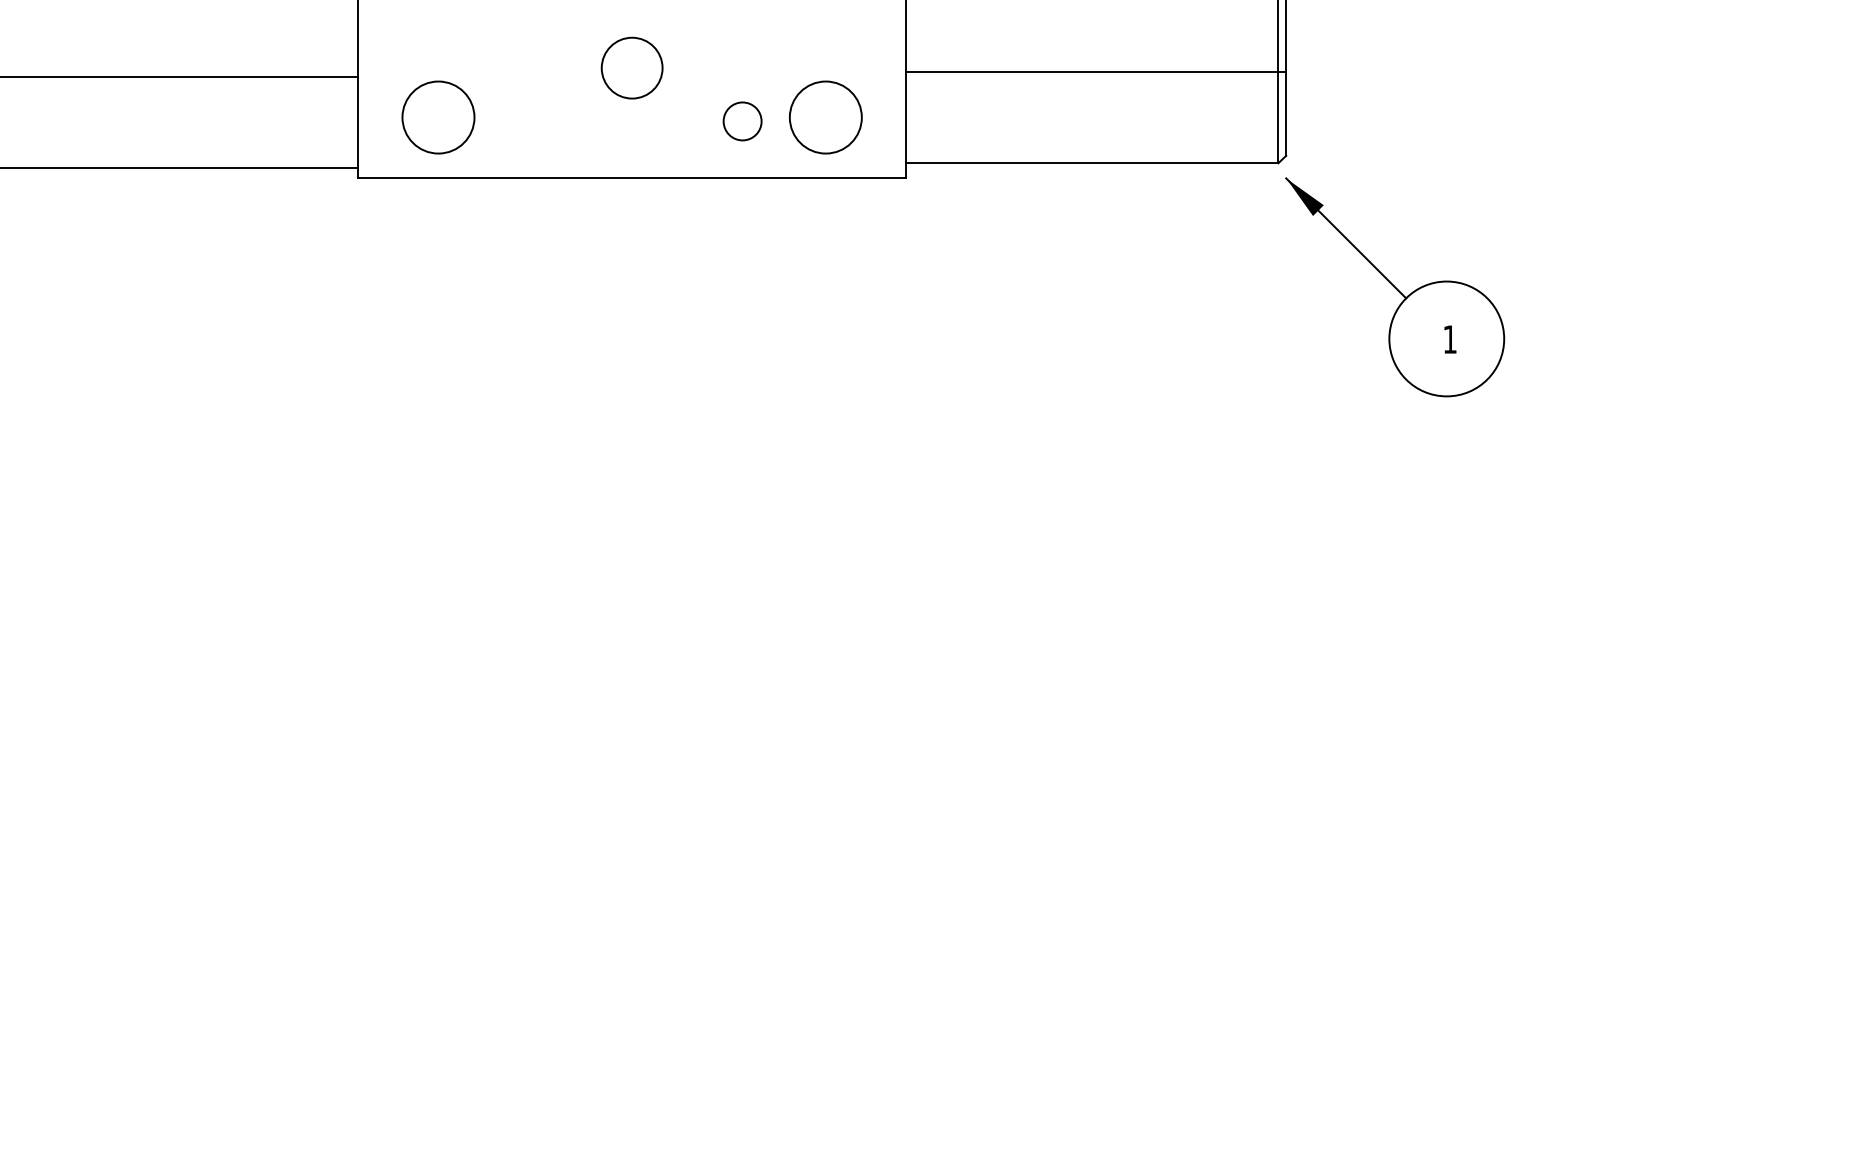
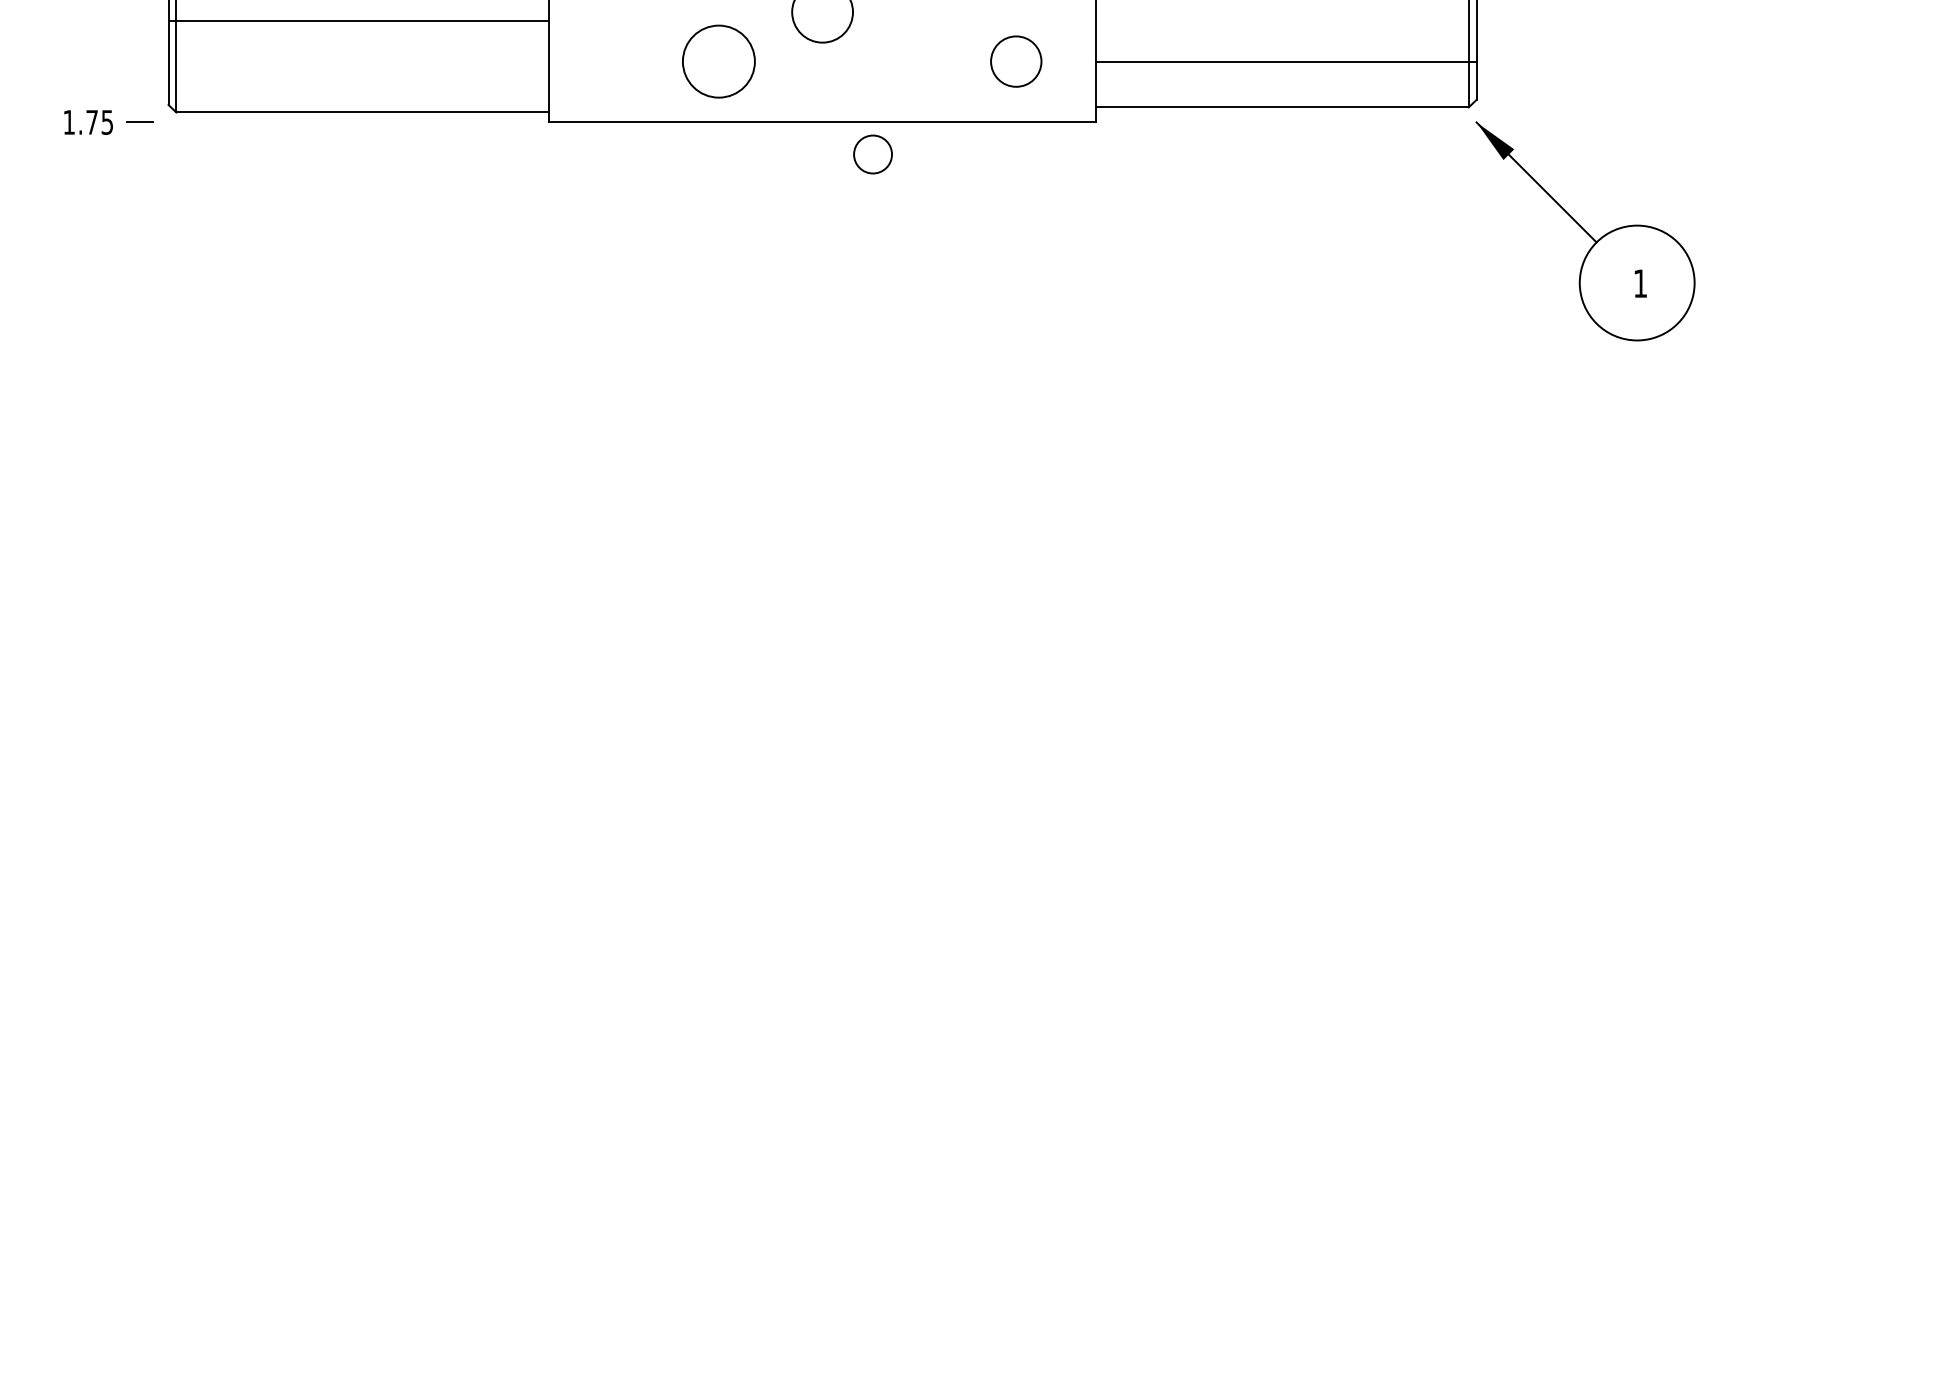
line: (1096, 72) -> (1286, 62), moved
circle: (438, 117) -> (718, 61), moved
circle: (826, 117) -> (1016, 61), size x0.7
circle: (742, 121) -> (872, 154), moved

